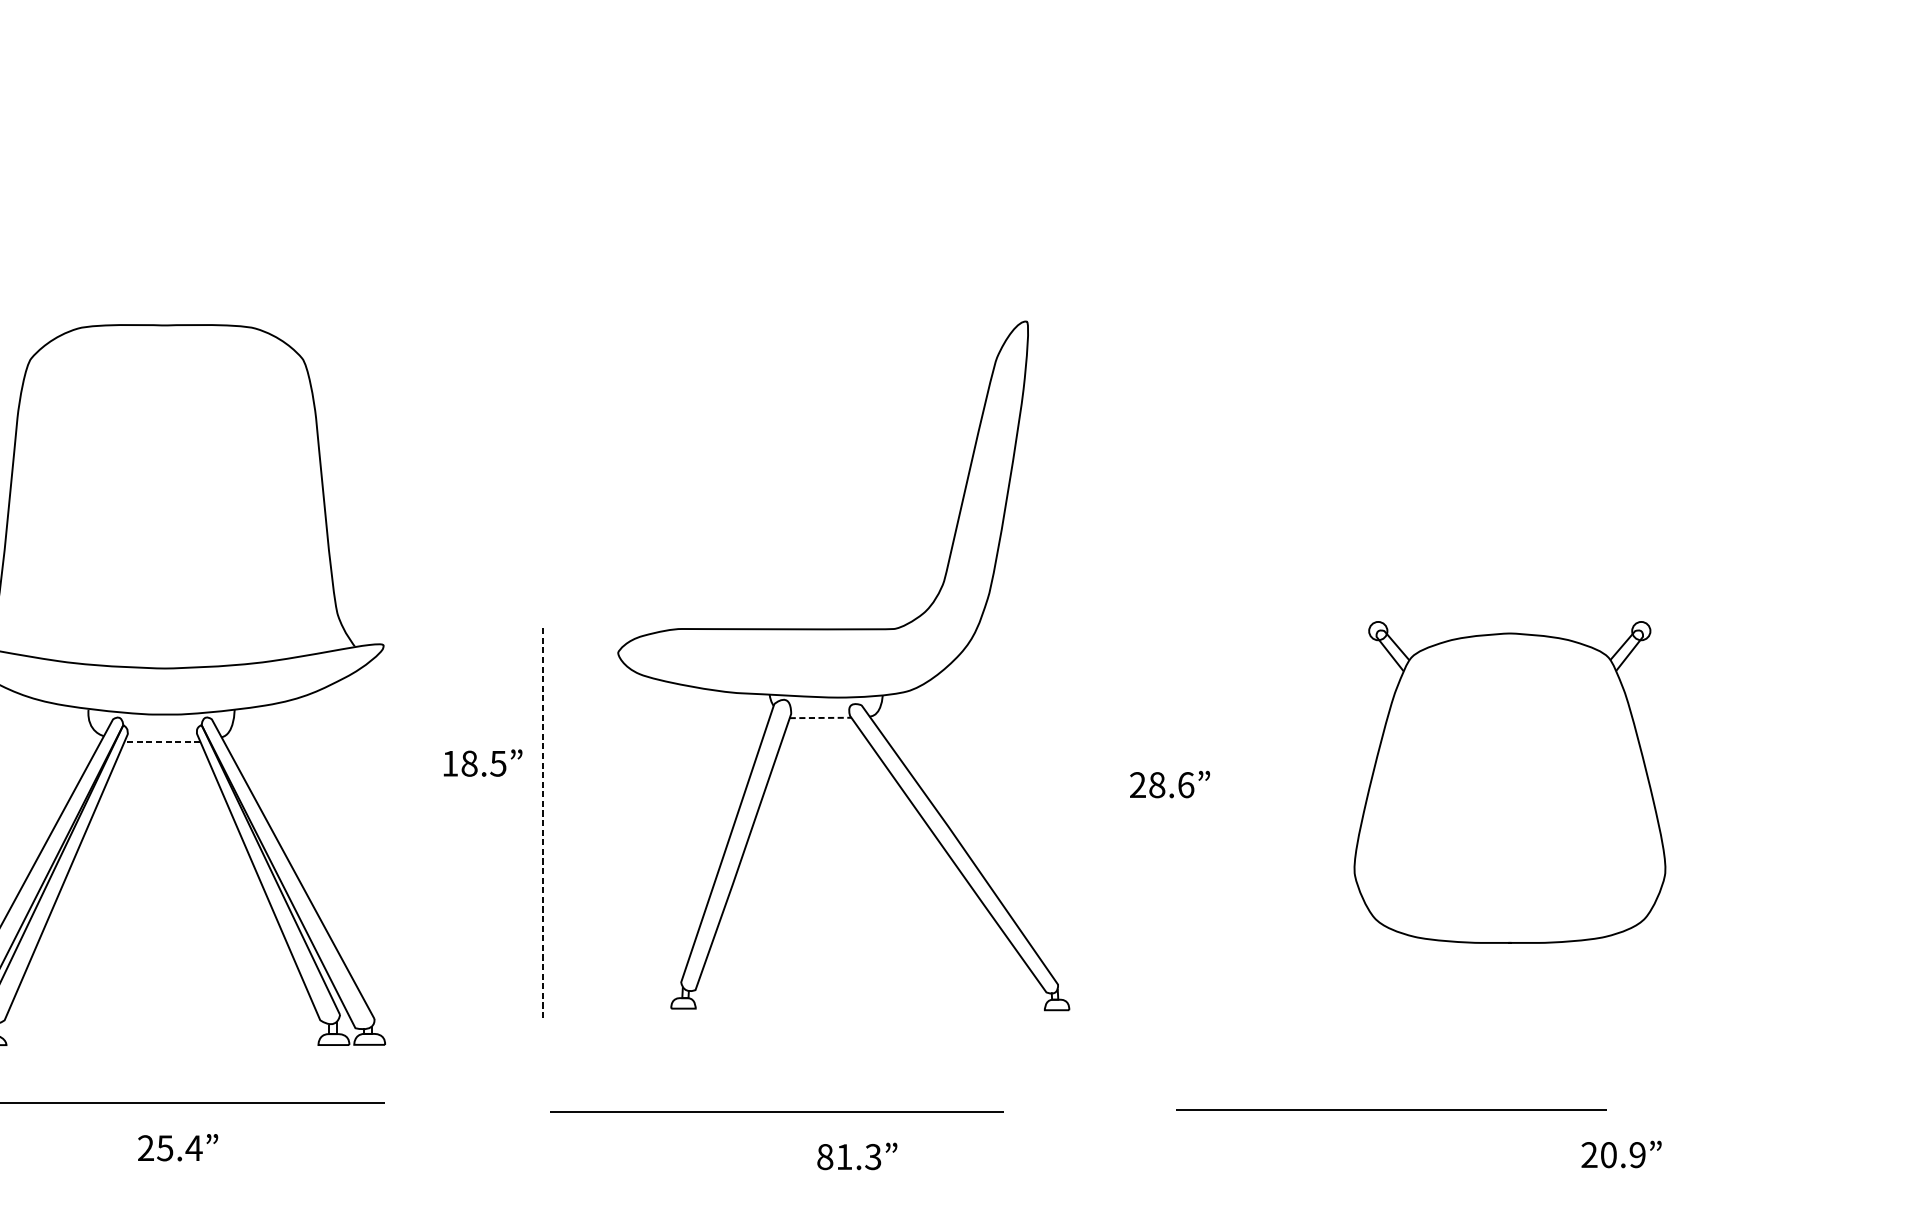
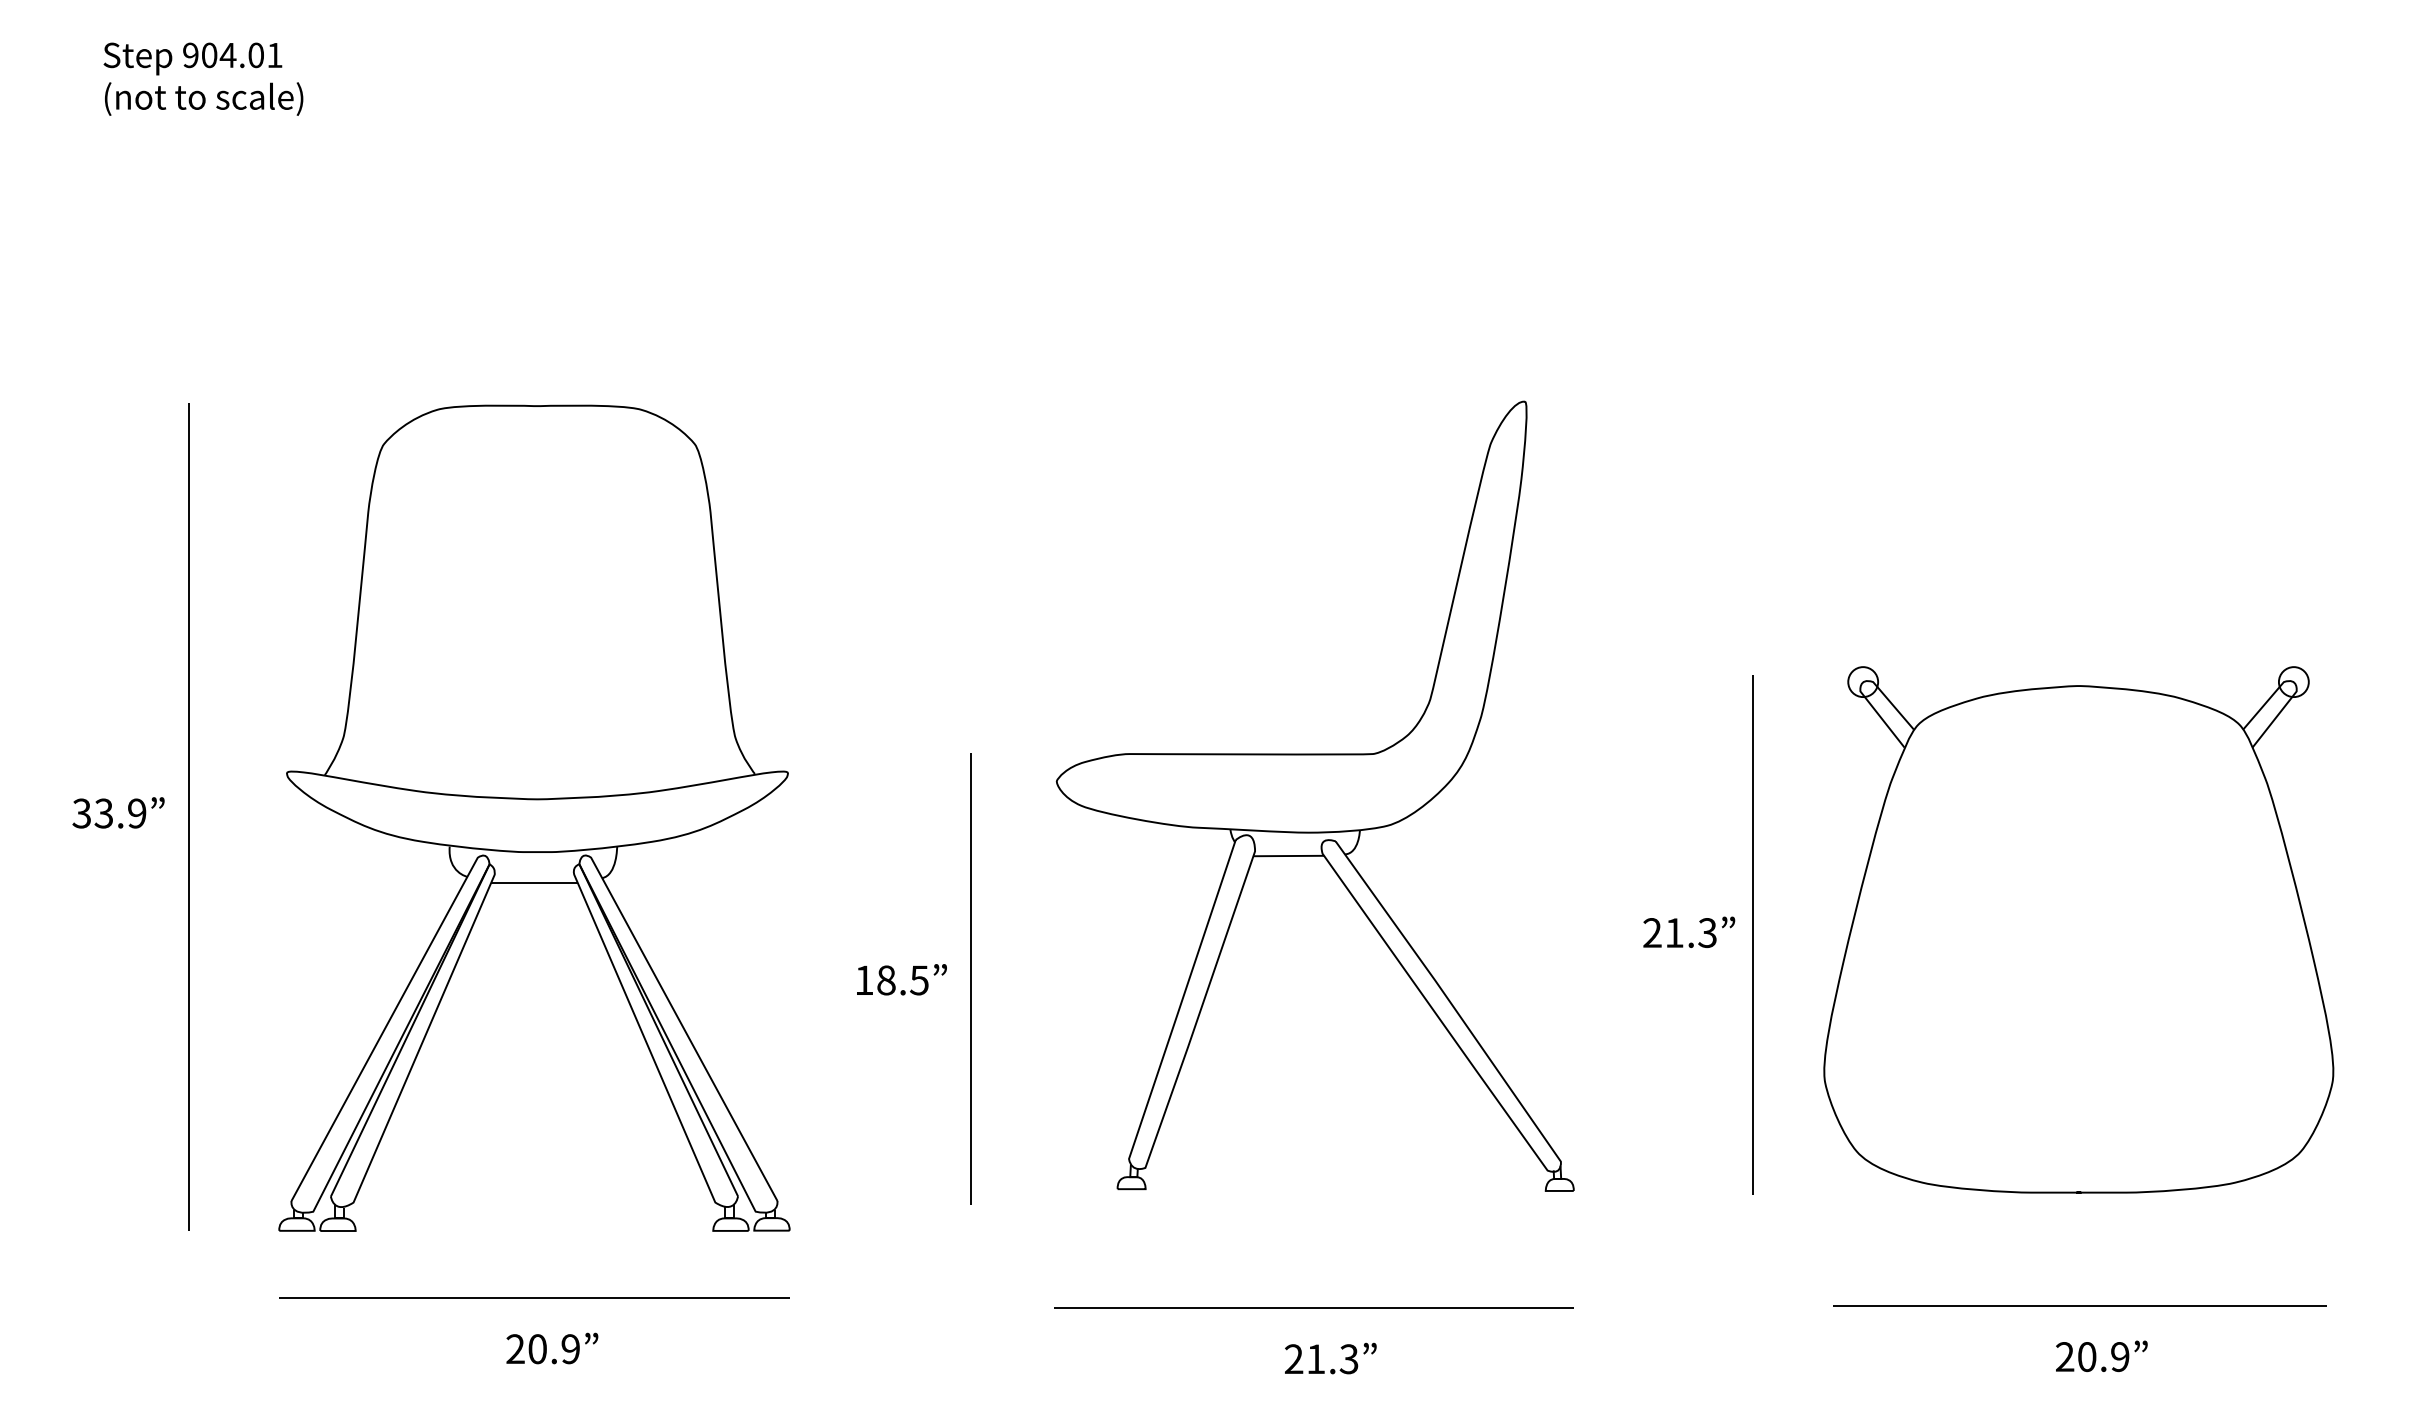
line: (821, 718) -> (1289, 856), dashed -> solid
line: (162, 741) -> (534, 883), dashed -> solid
text: (482, 762) -> (901, 979), moved
part: (1509, 782) -> (2078, 929), size x1.43
text: (1171, 785) -> (1691, 933), 28.6 -> 21.3
line: (1225, 786) -> (1752, 934), added
line: (543, 824) -> (971, 978), dashed -> solid
line: (1391, 1110) -> (2079, 1305), moved
line: (776, 1111) -> (1313, 1307), moved
text: (179, 1148) -> (554, 1349), 25.4 -> 20.9
text: (1621, 1154) -> (2101, 1356), moved
text: (825, 1157) -> (1294, 1359), 81.3 -> 21.3

